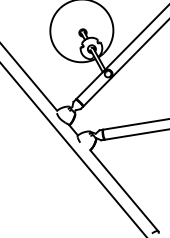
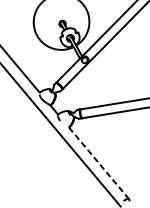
line: (124, 191) -> (99, 164), solid -> dashed

